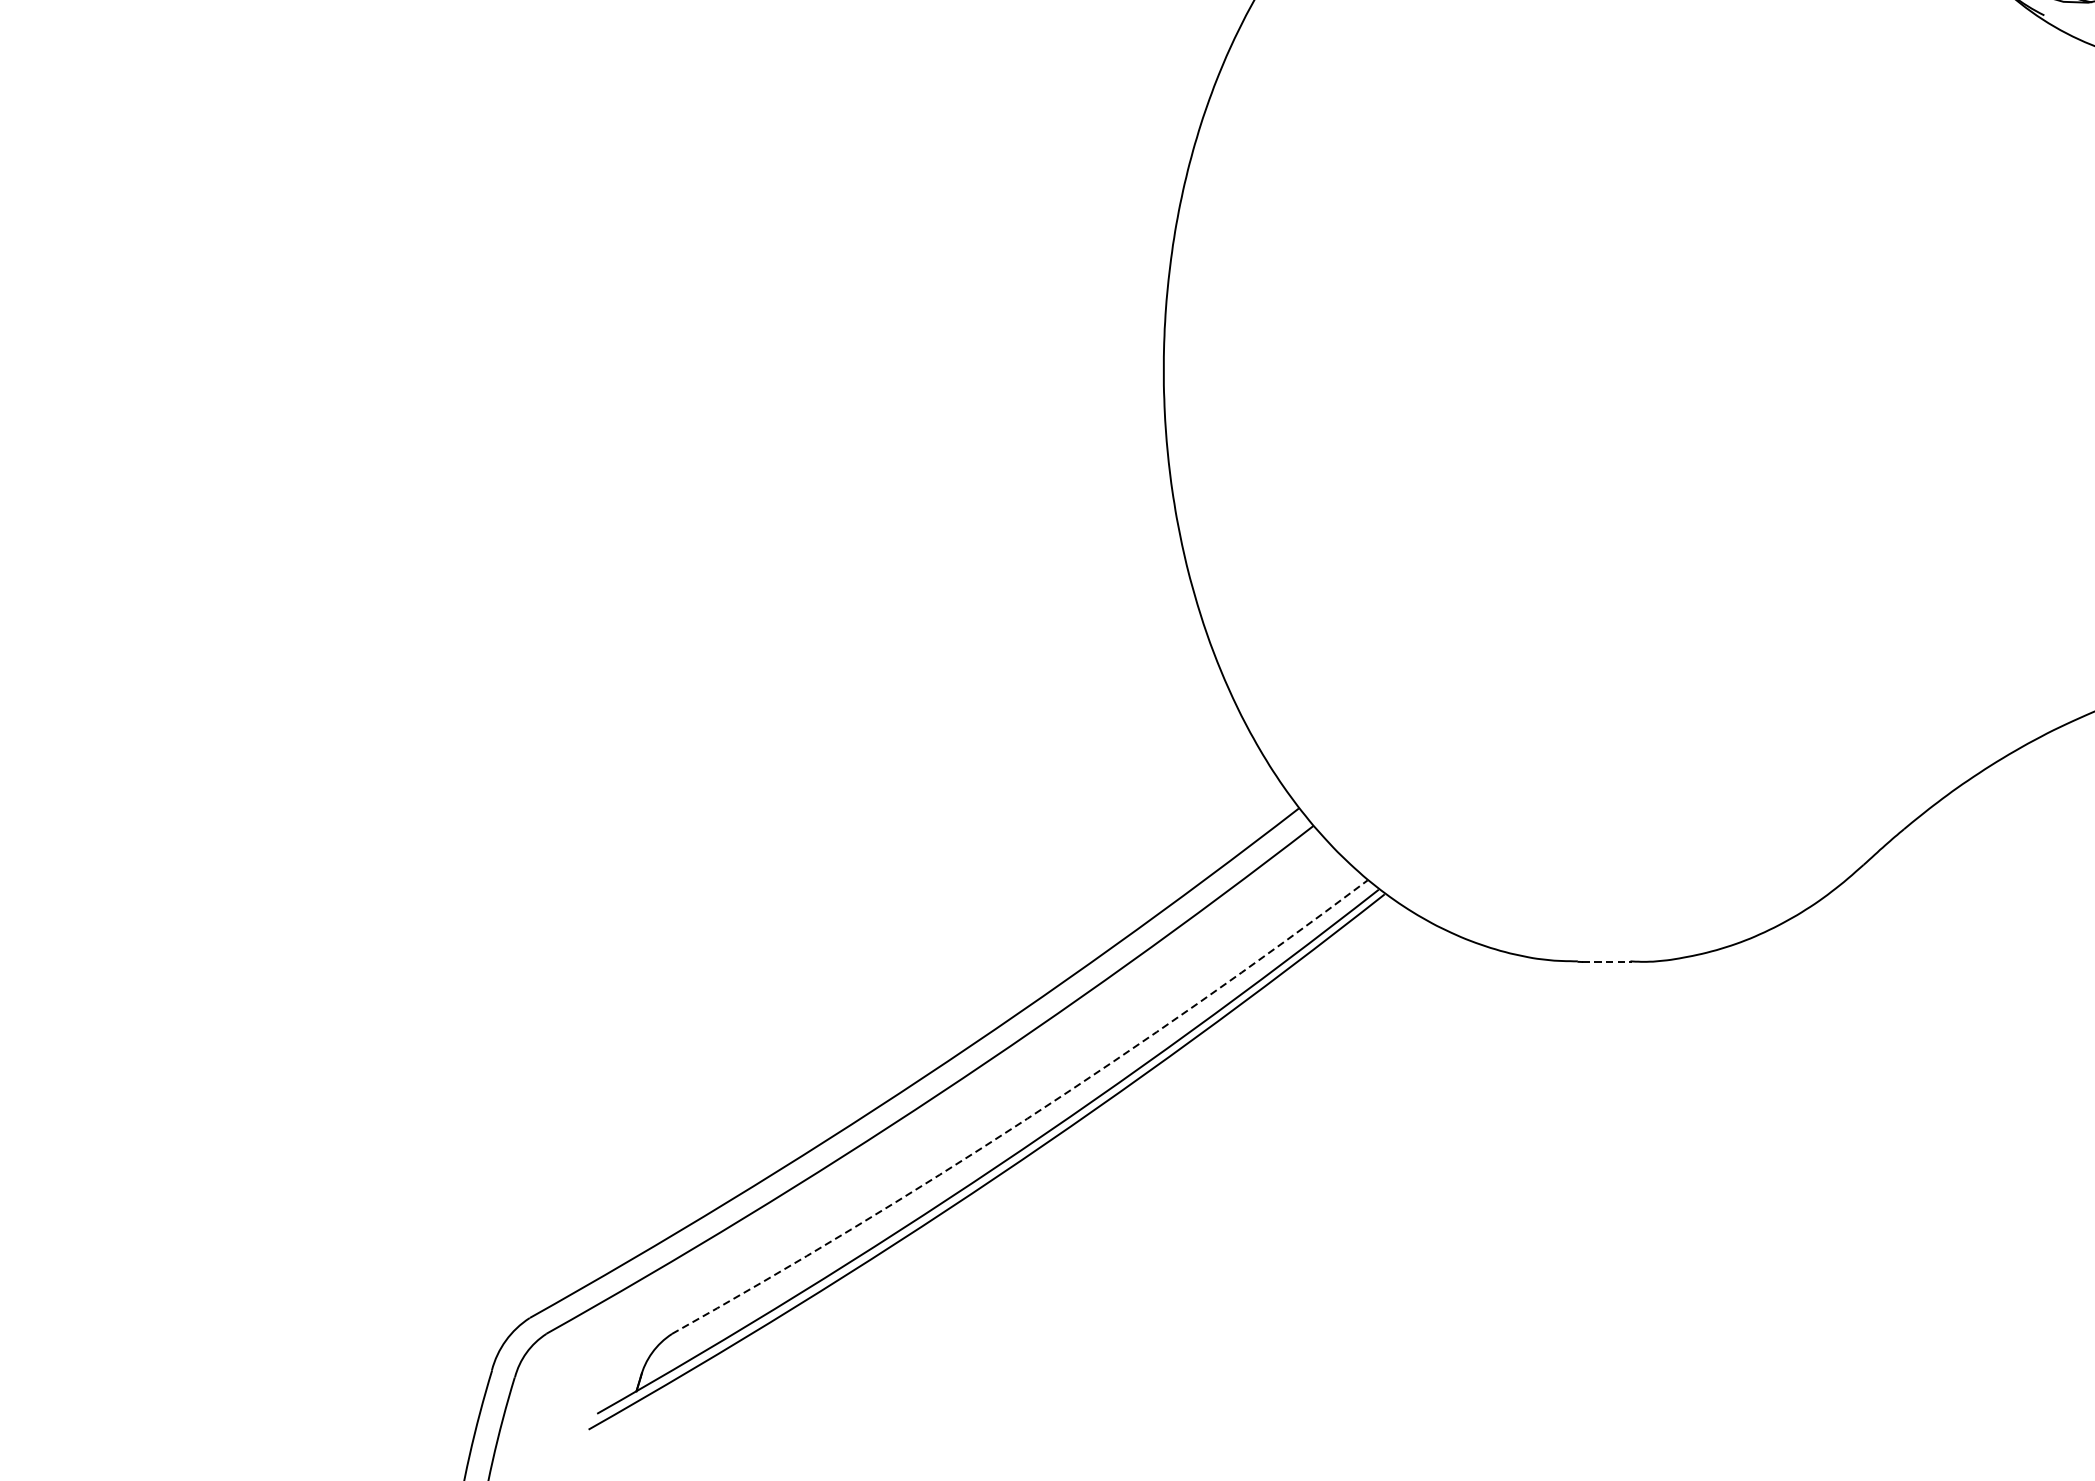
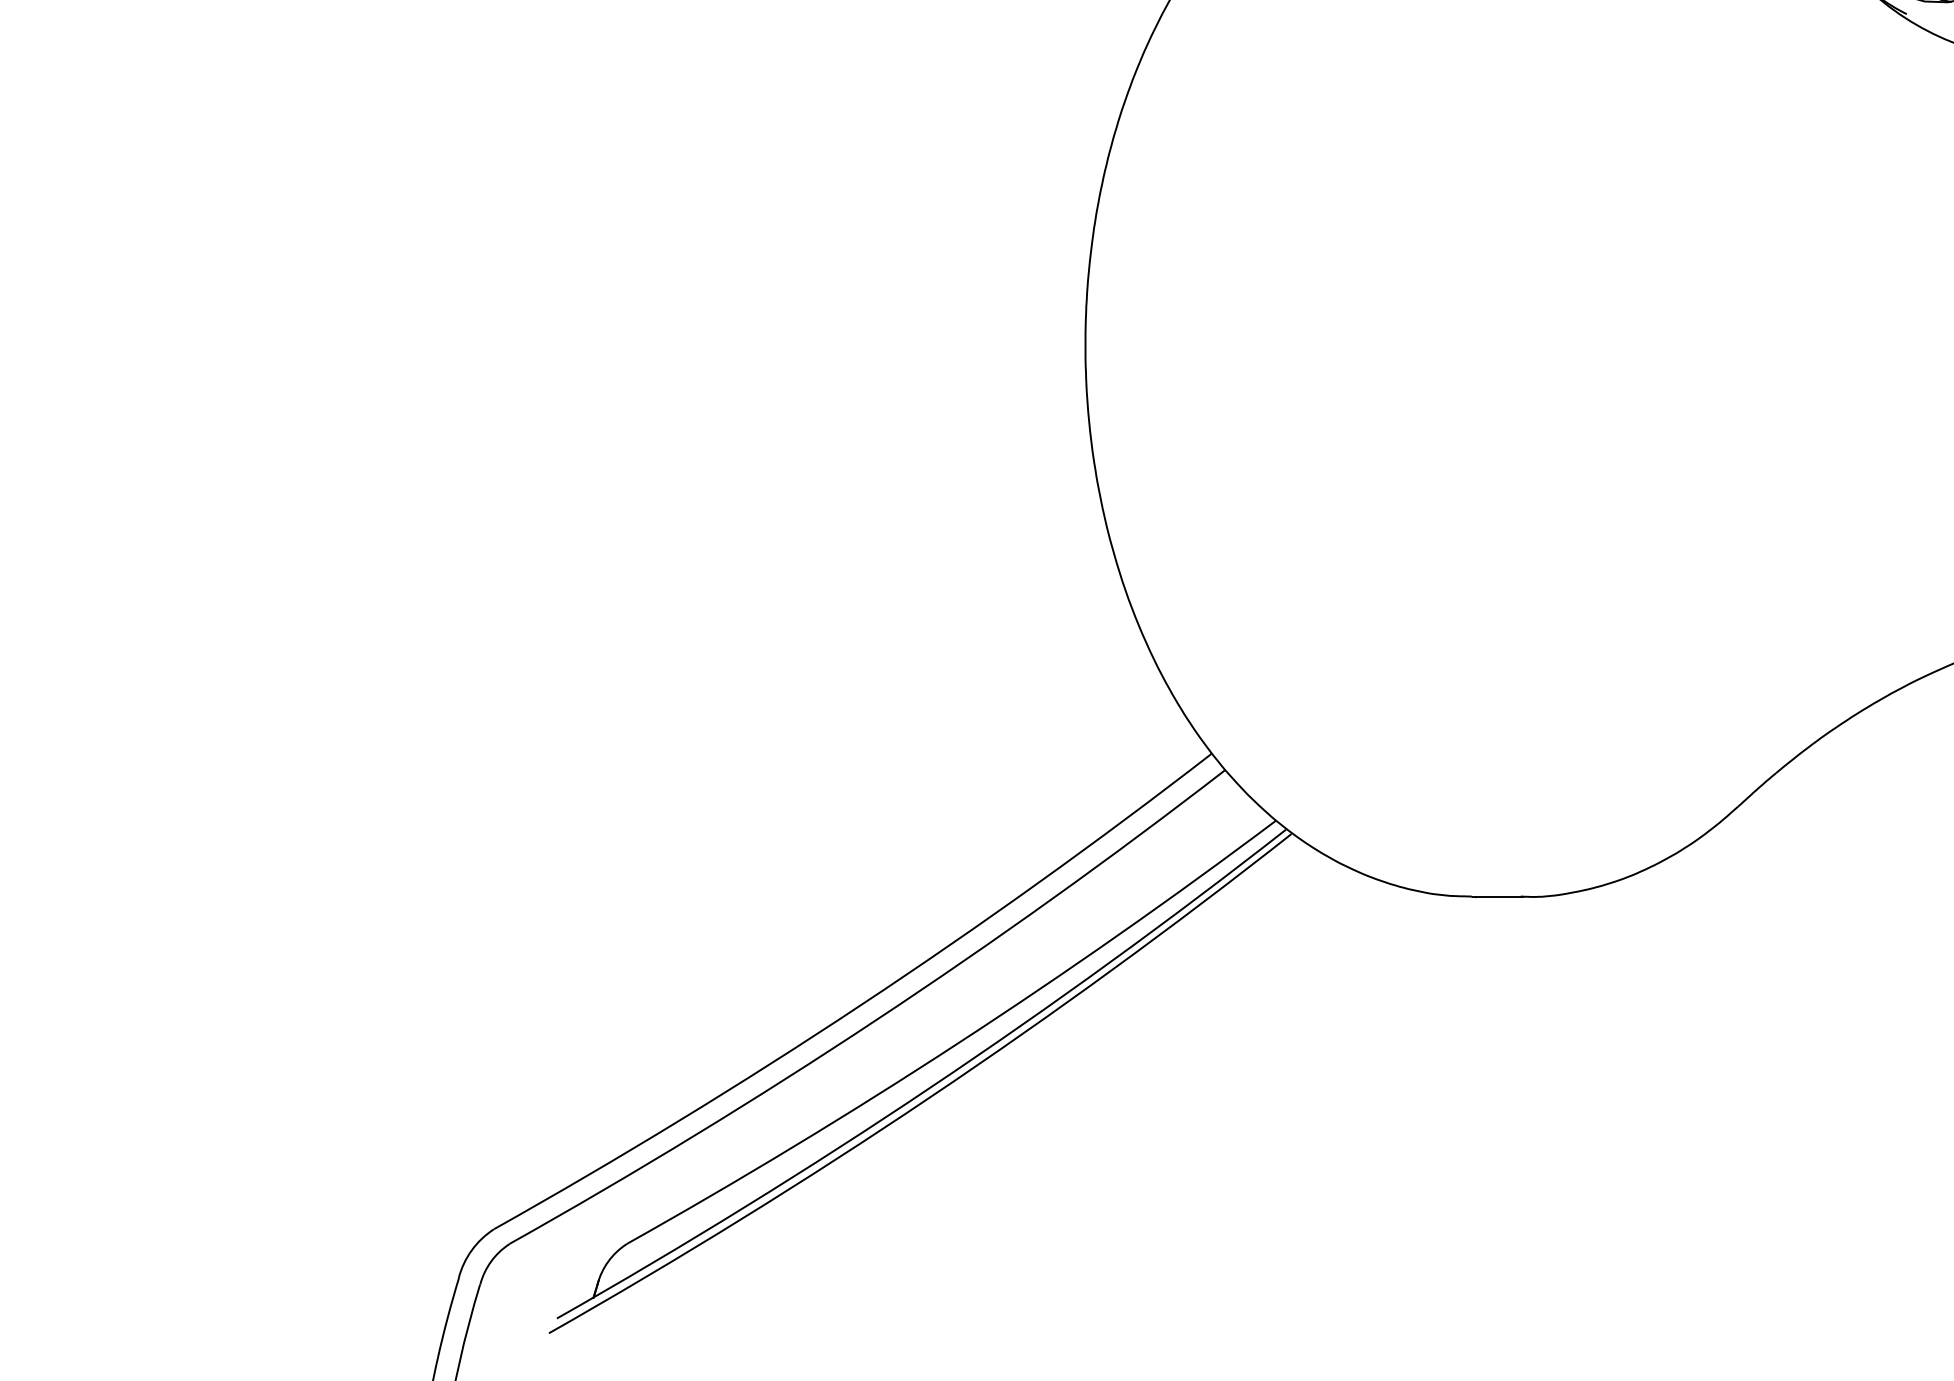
line: (1607, 962) -> (1499, 897), dashed -> solid
arc: (1027, 1118) -> (958, 1043), dashed -> solid

